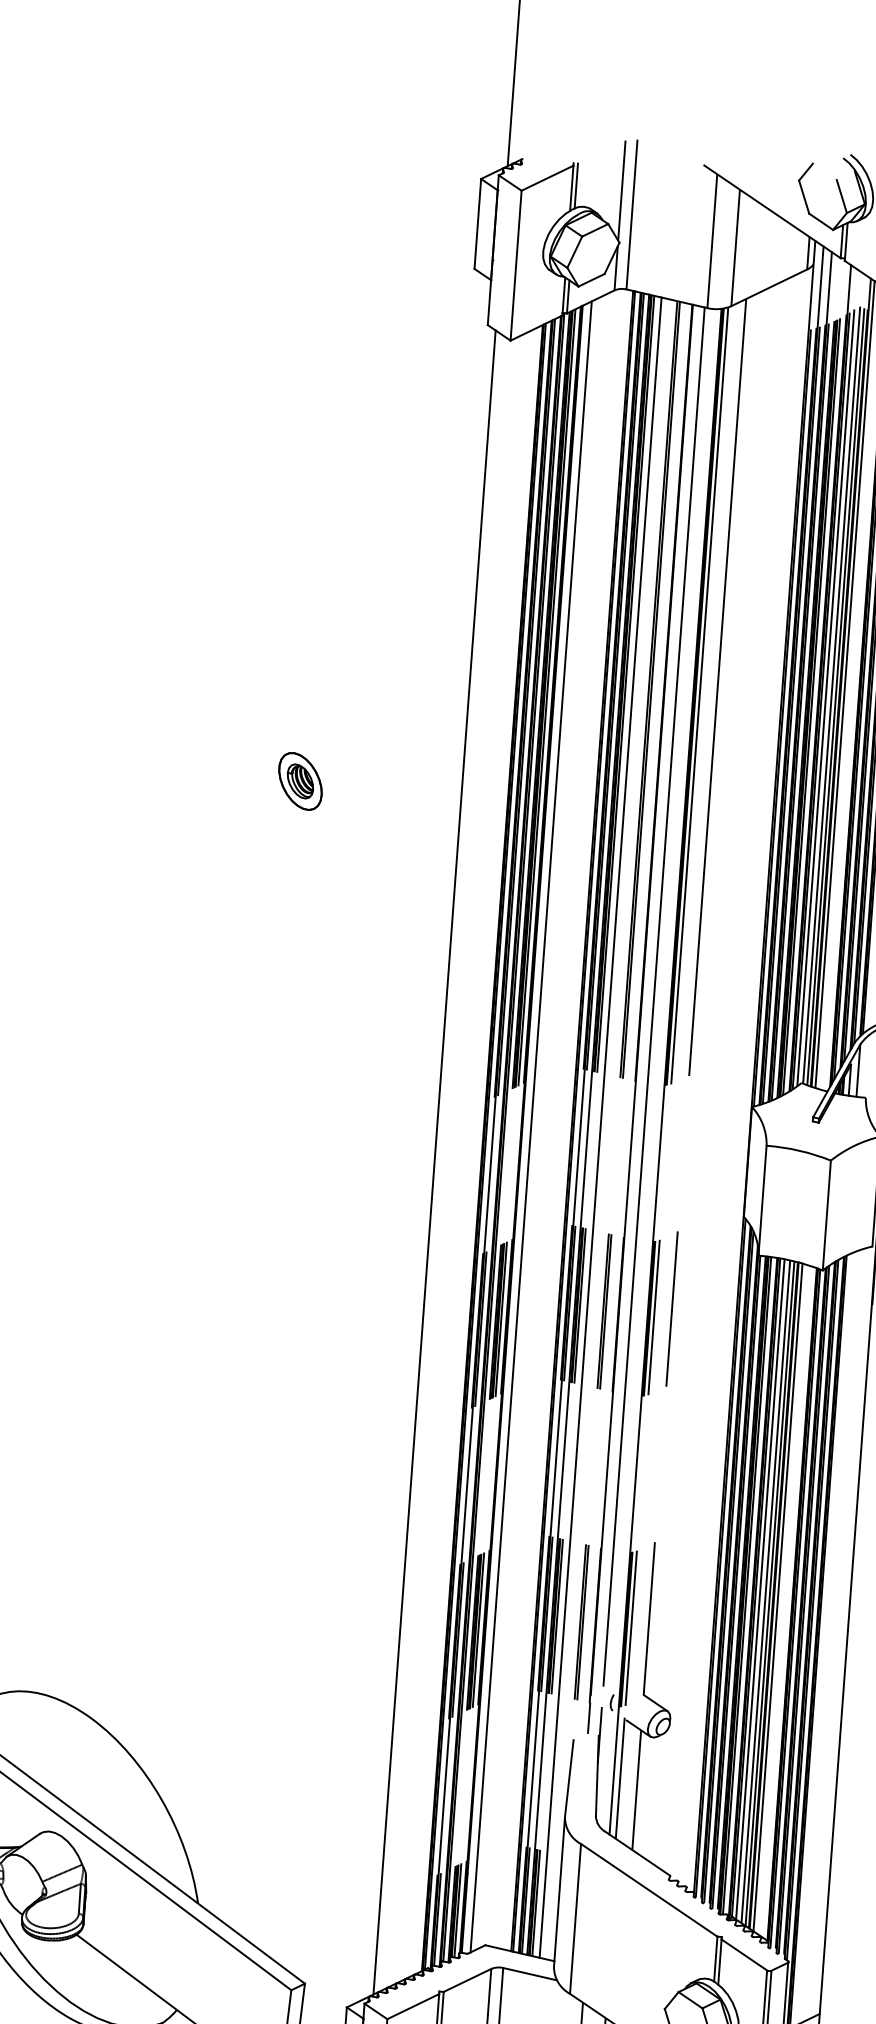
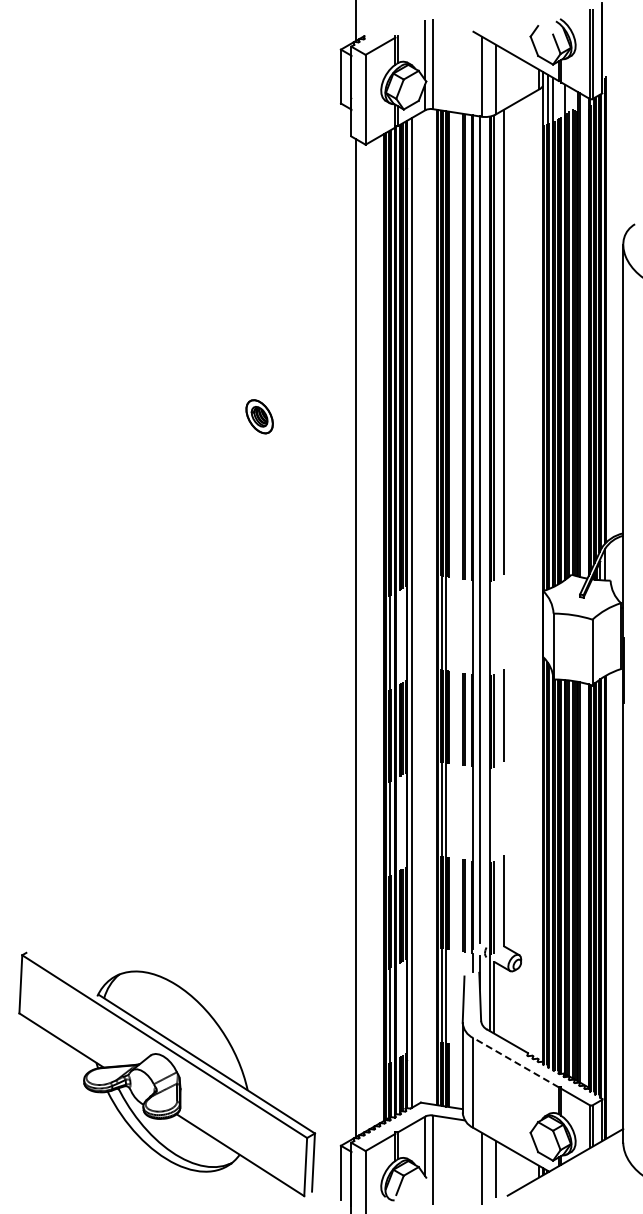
line: (600, 1126) -> (453, 609), removed
line: (637, 1790) -> (504, 1003), removed
line: (648, 1889) -> (515, 1062), solid -> dashed

